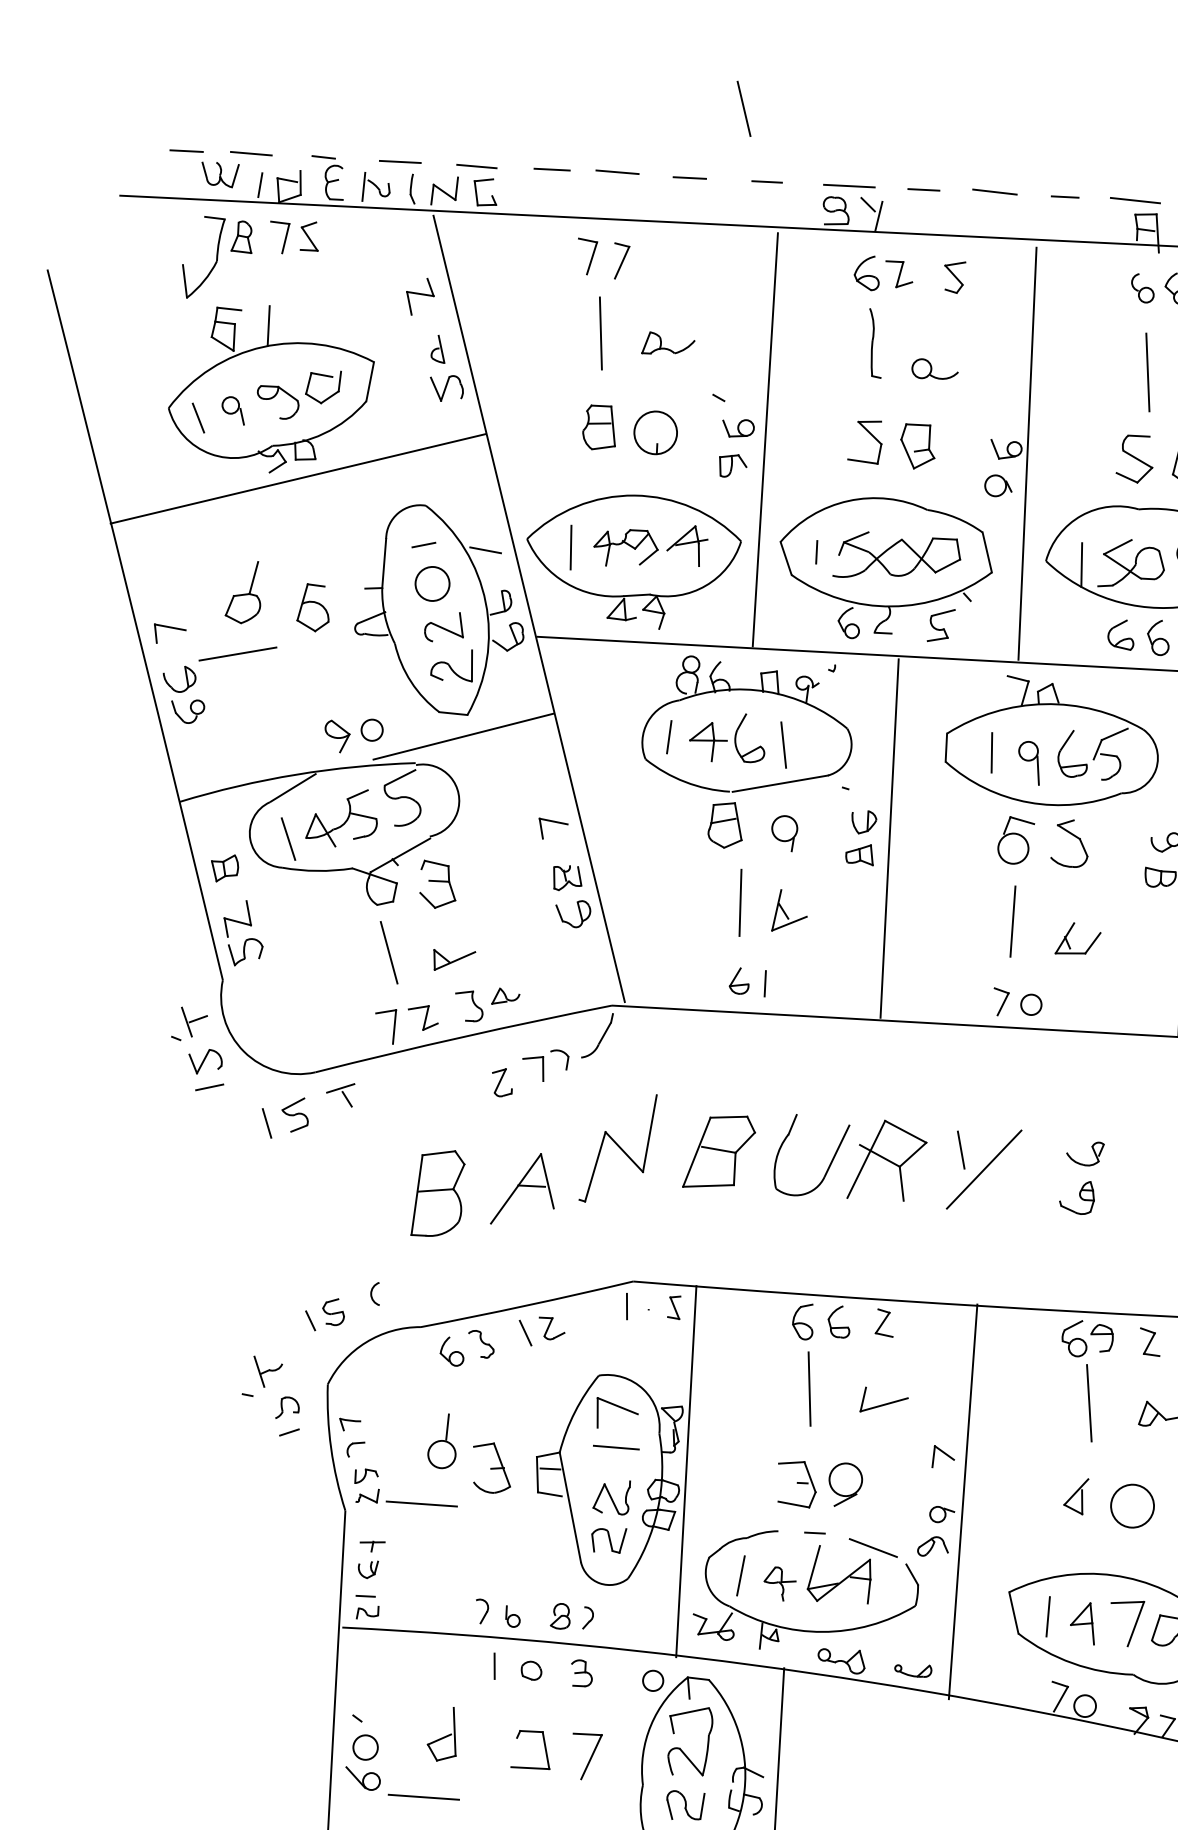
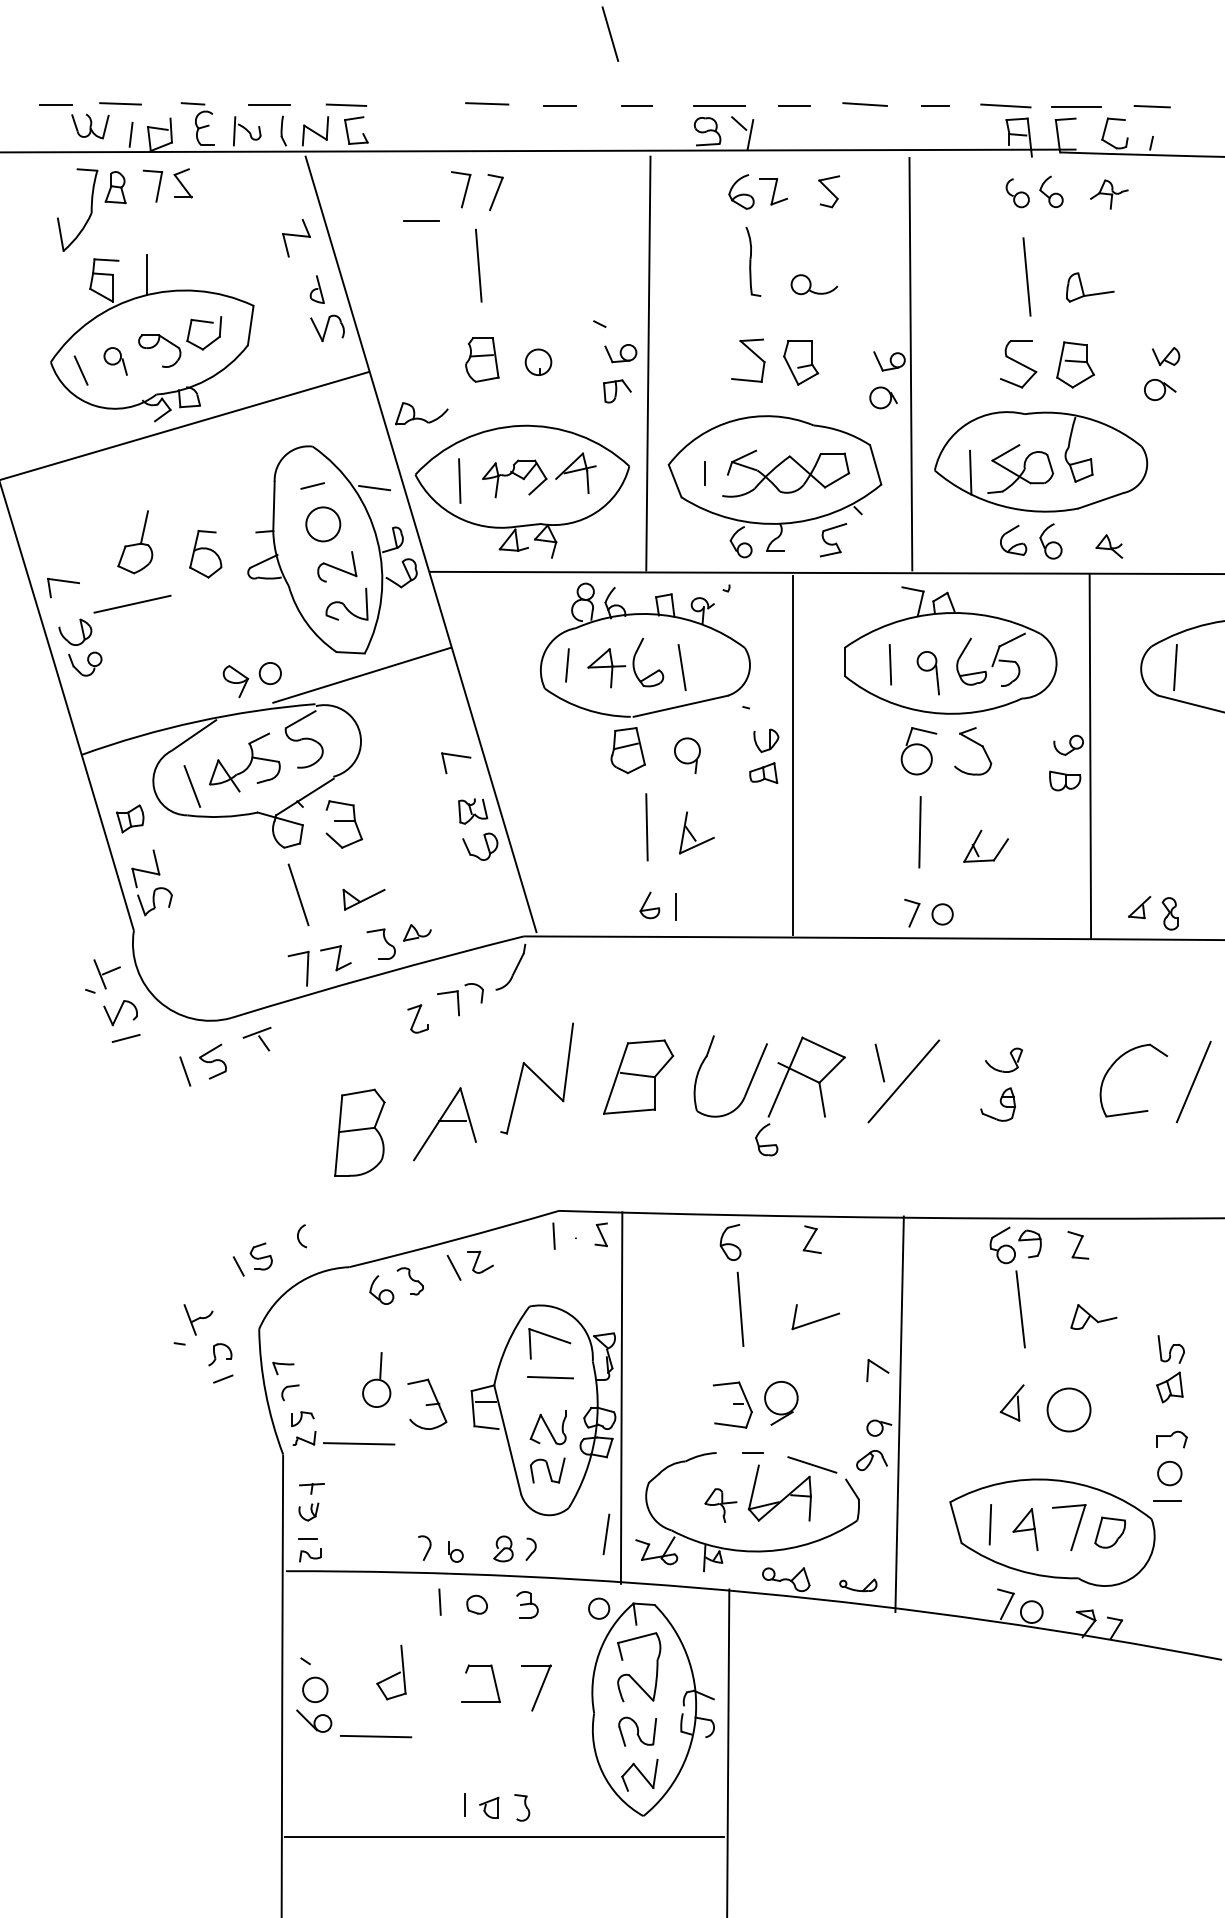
line: (551, 169) -> (421, 220), moved
part: (668, 343) -> (421, 413), moved
part: (655, 433) -> (538, 362), size x0.6
part: (838, 1321) -> (766, 1139), moved
line: (741, 1574) -> (606, 1533), moved

